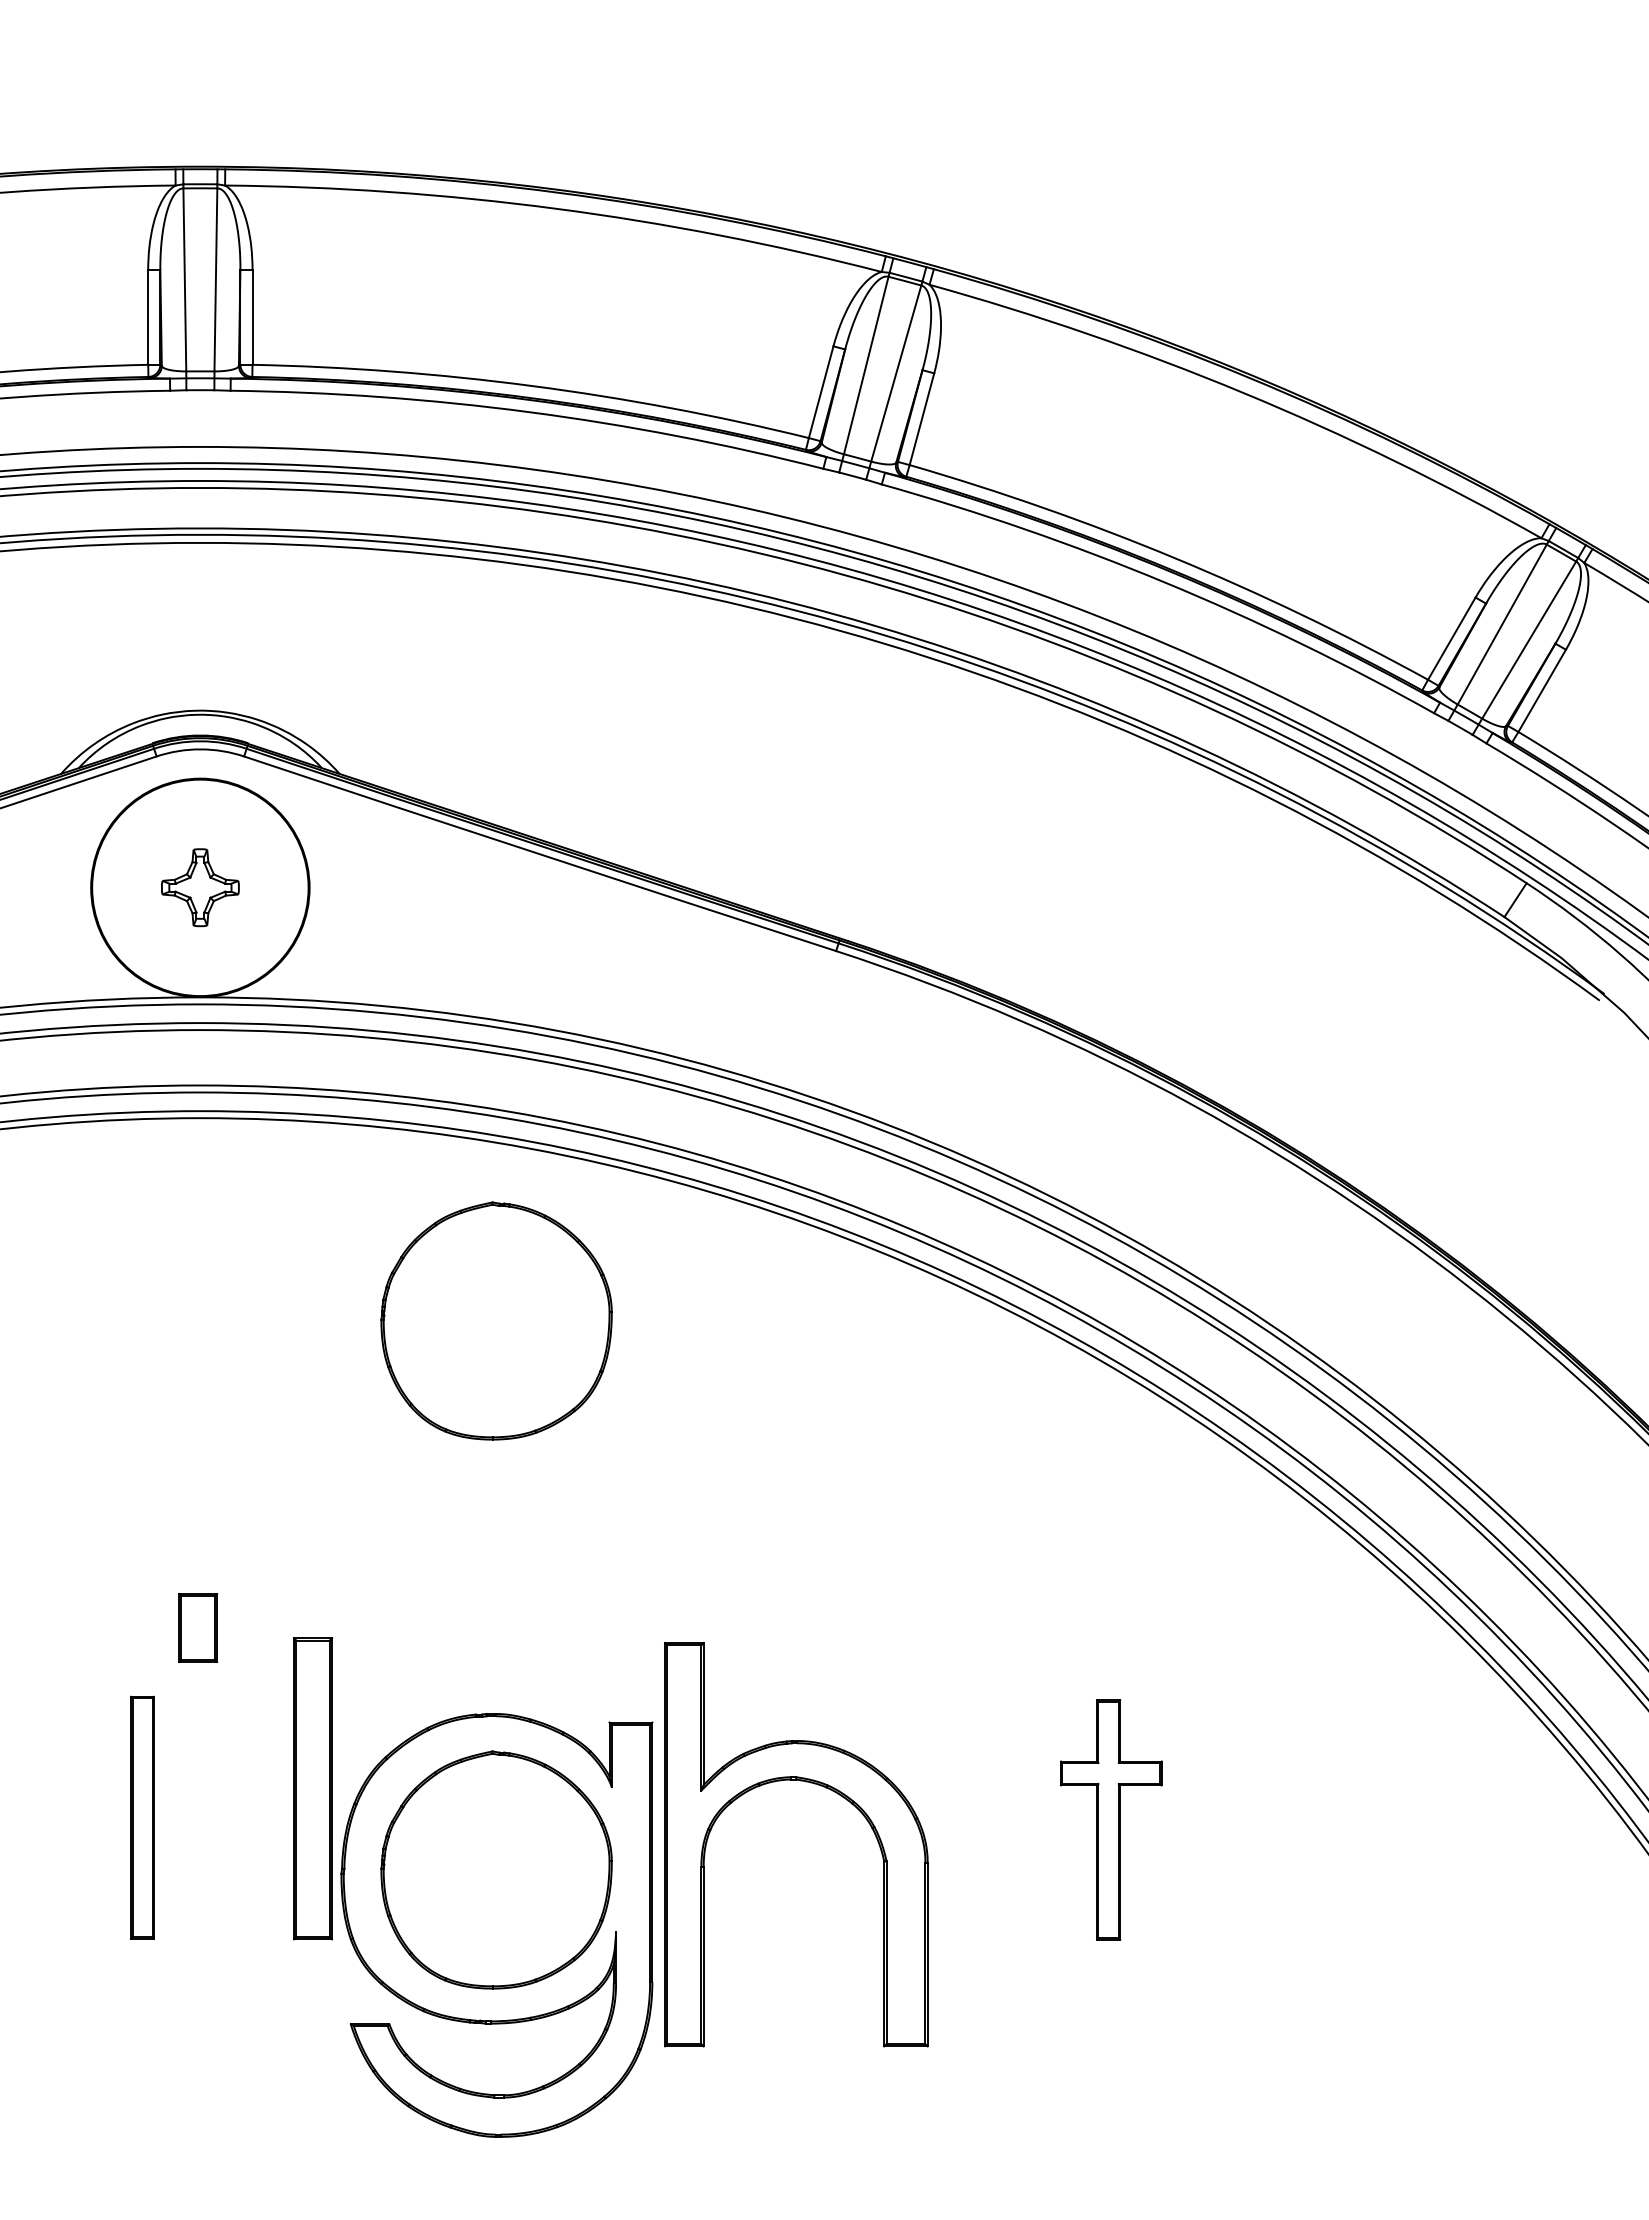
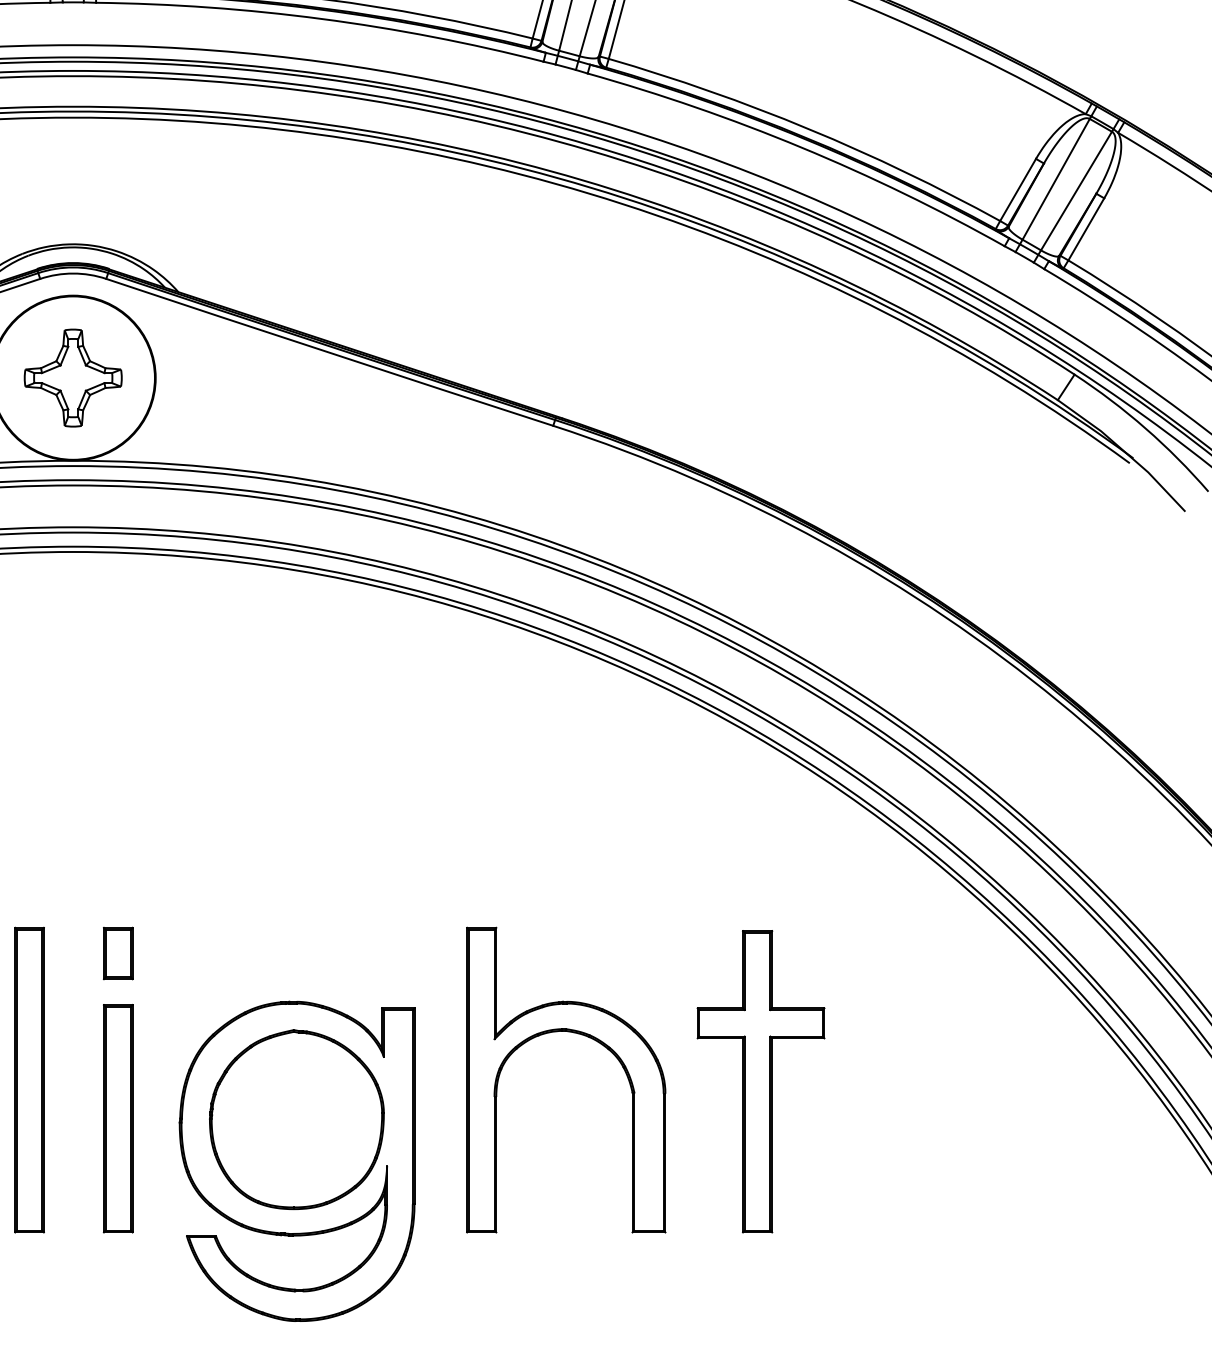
part: (200, 887) -> (73, 377), size x1.67
part: (496, 1320) -> (296, 704), removed
part: (197, 1627) -> (117, 953), moved
part: (810, 1783) -> (576, 1033), moved
part: (313, 1788) -> (118, 1118), moved
part: (142, 1817) -> (29, 1079), size x1.67
part: (1111, 1819) -> (761, 1081), size x1.67

